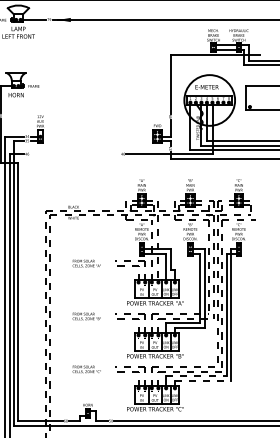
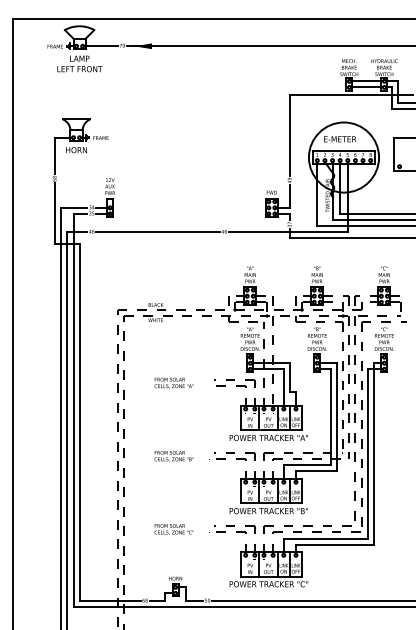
line: (74, 154) -> (157, 232), added
line: (196, 376) -> (325, 538), dashed -> solid
line: (202, 380) -> (334, 544), dashed -> solid

